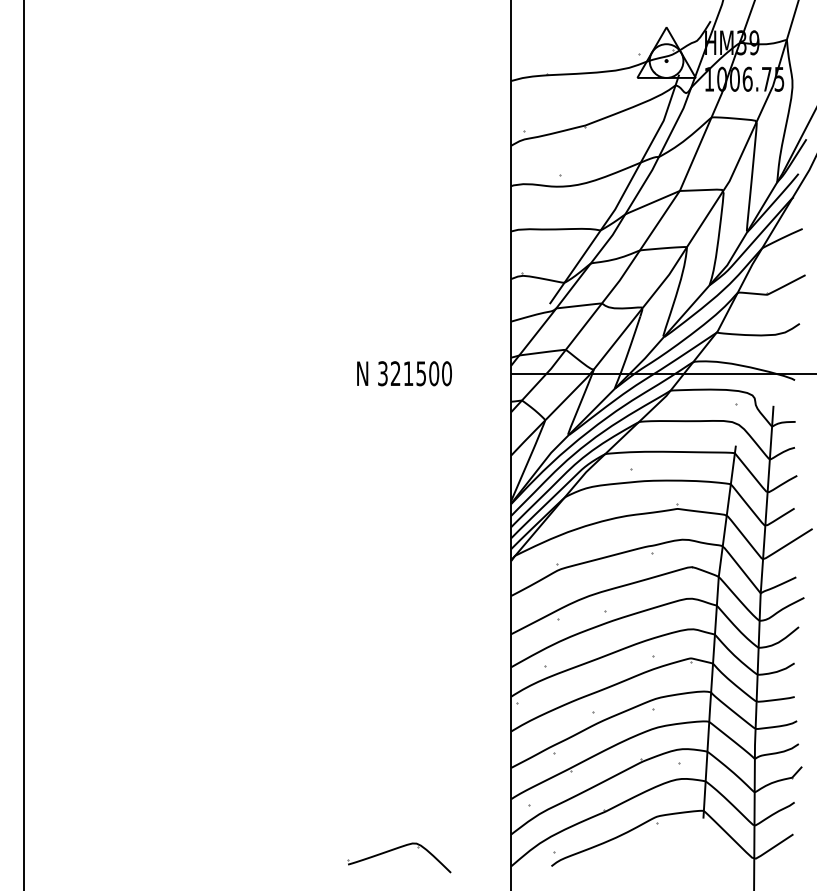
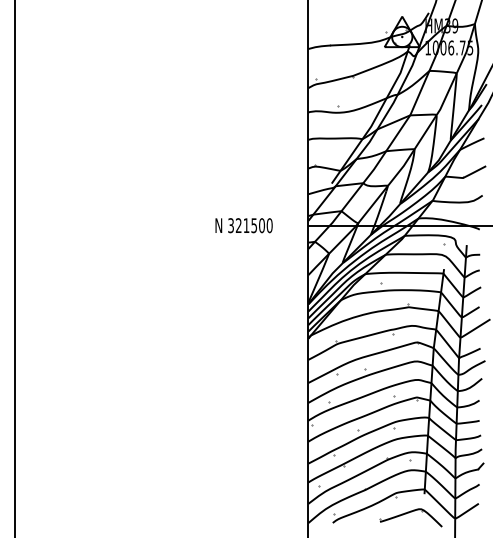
part: (398, 857) -> (410, 517), moved

